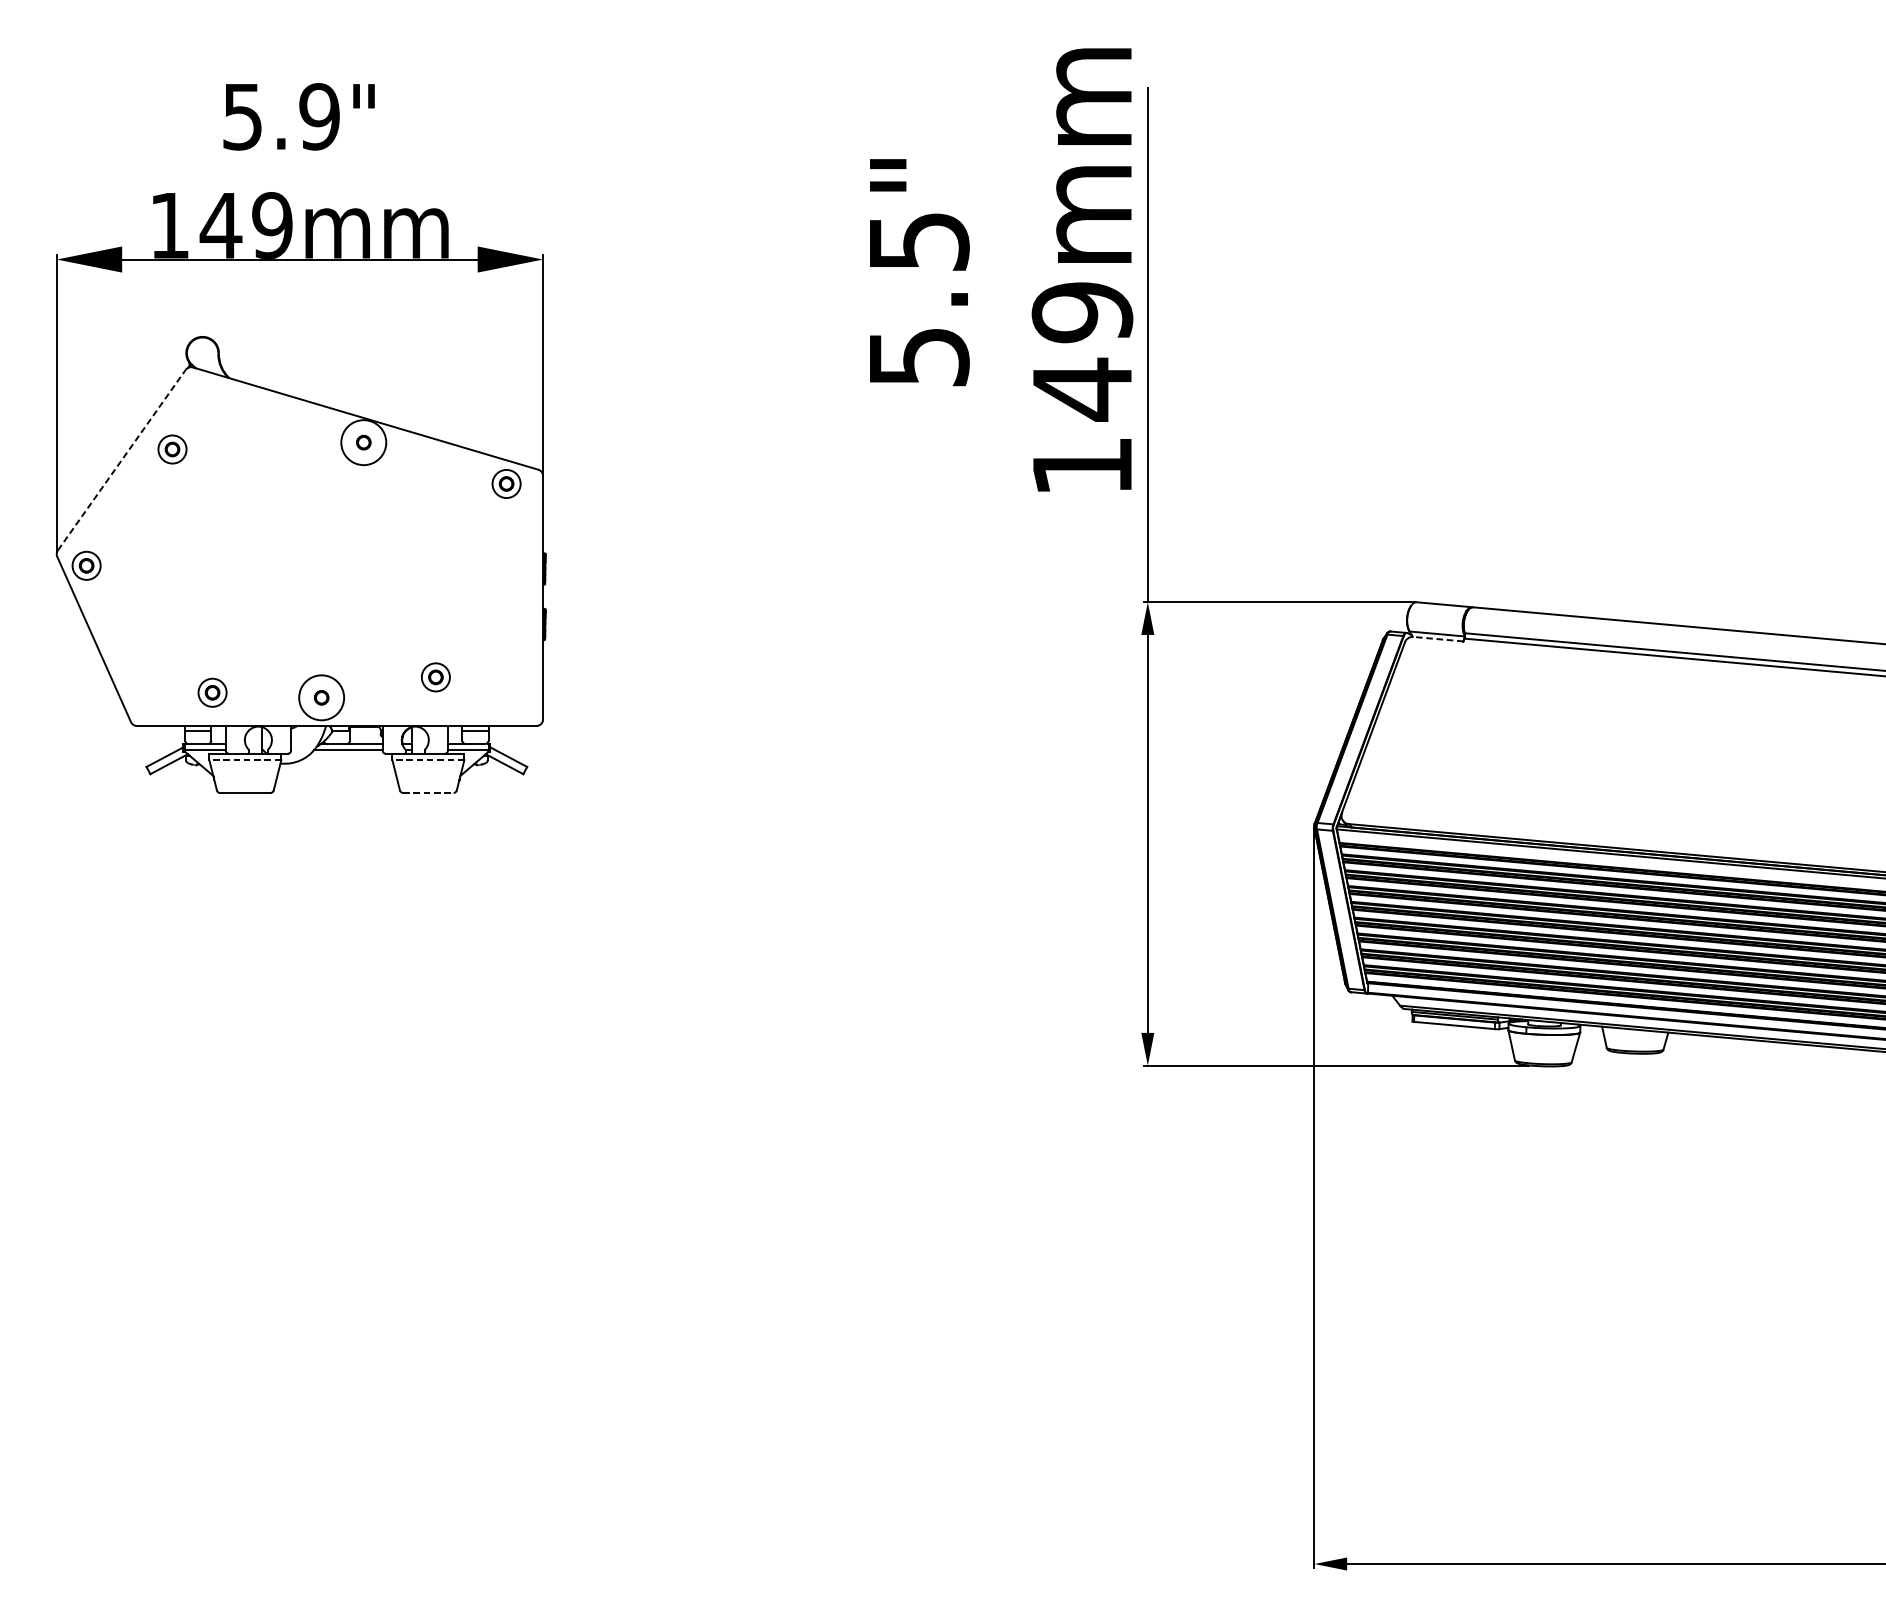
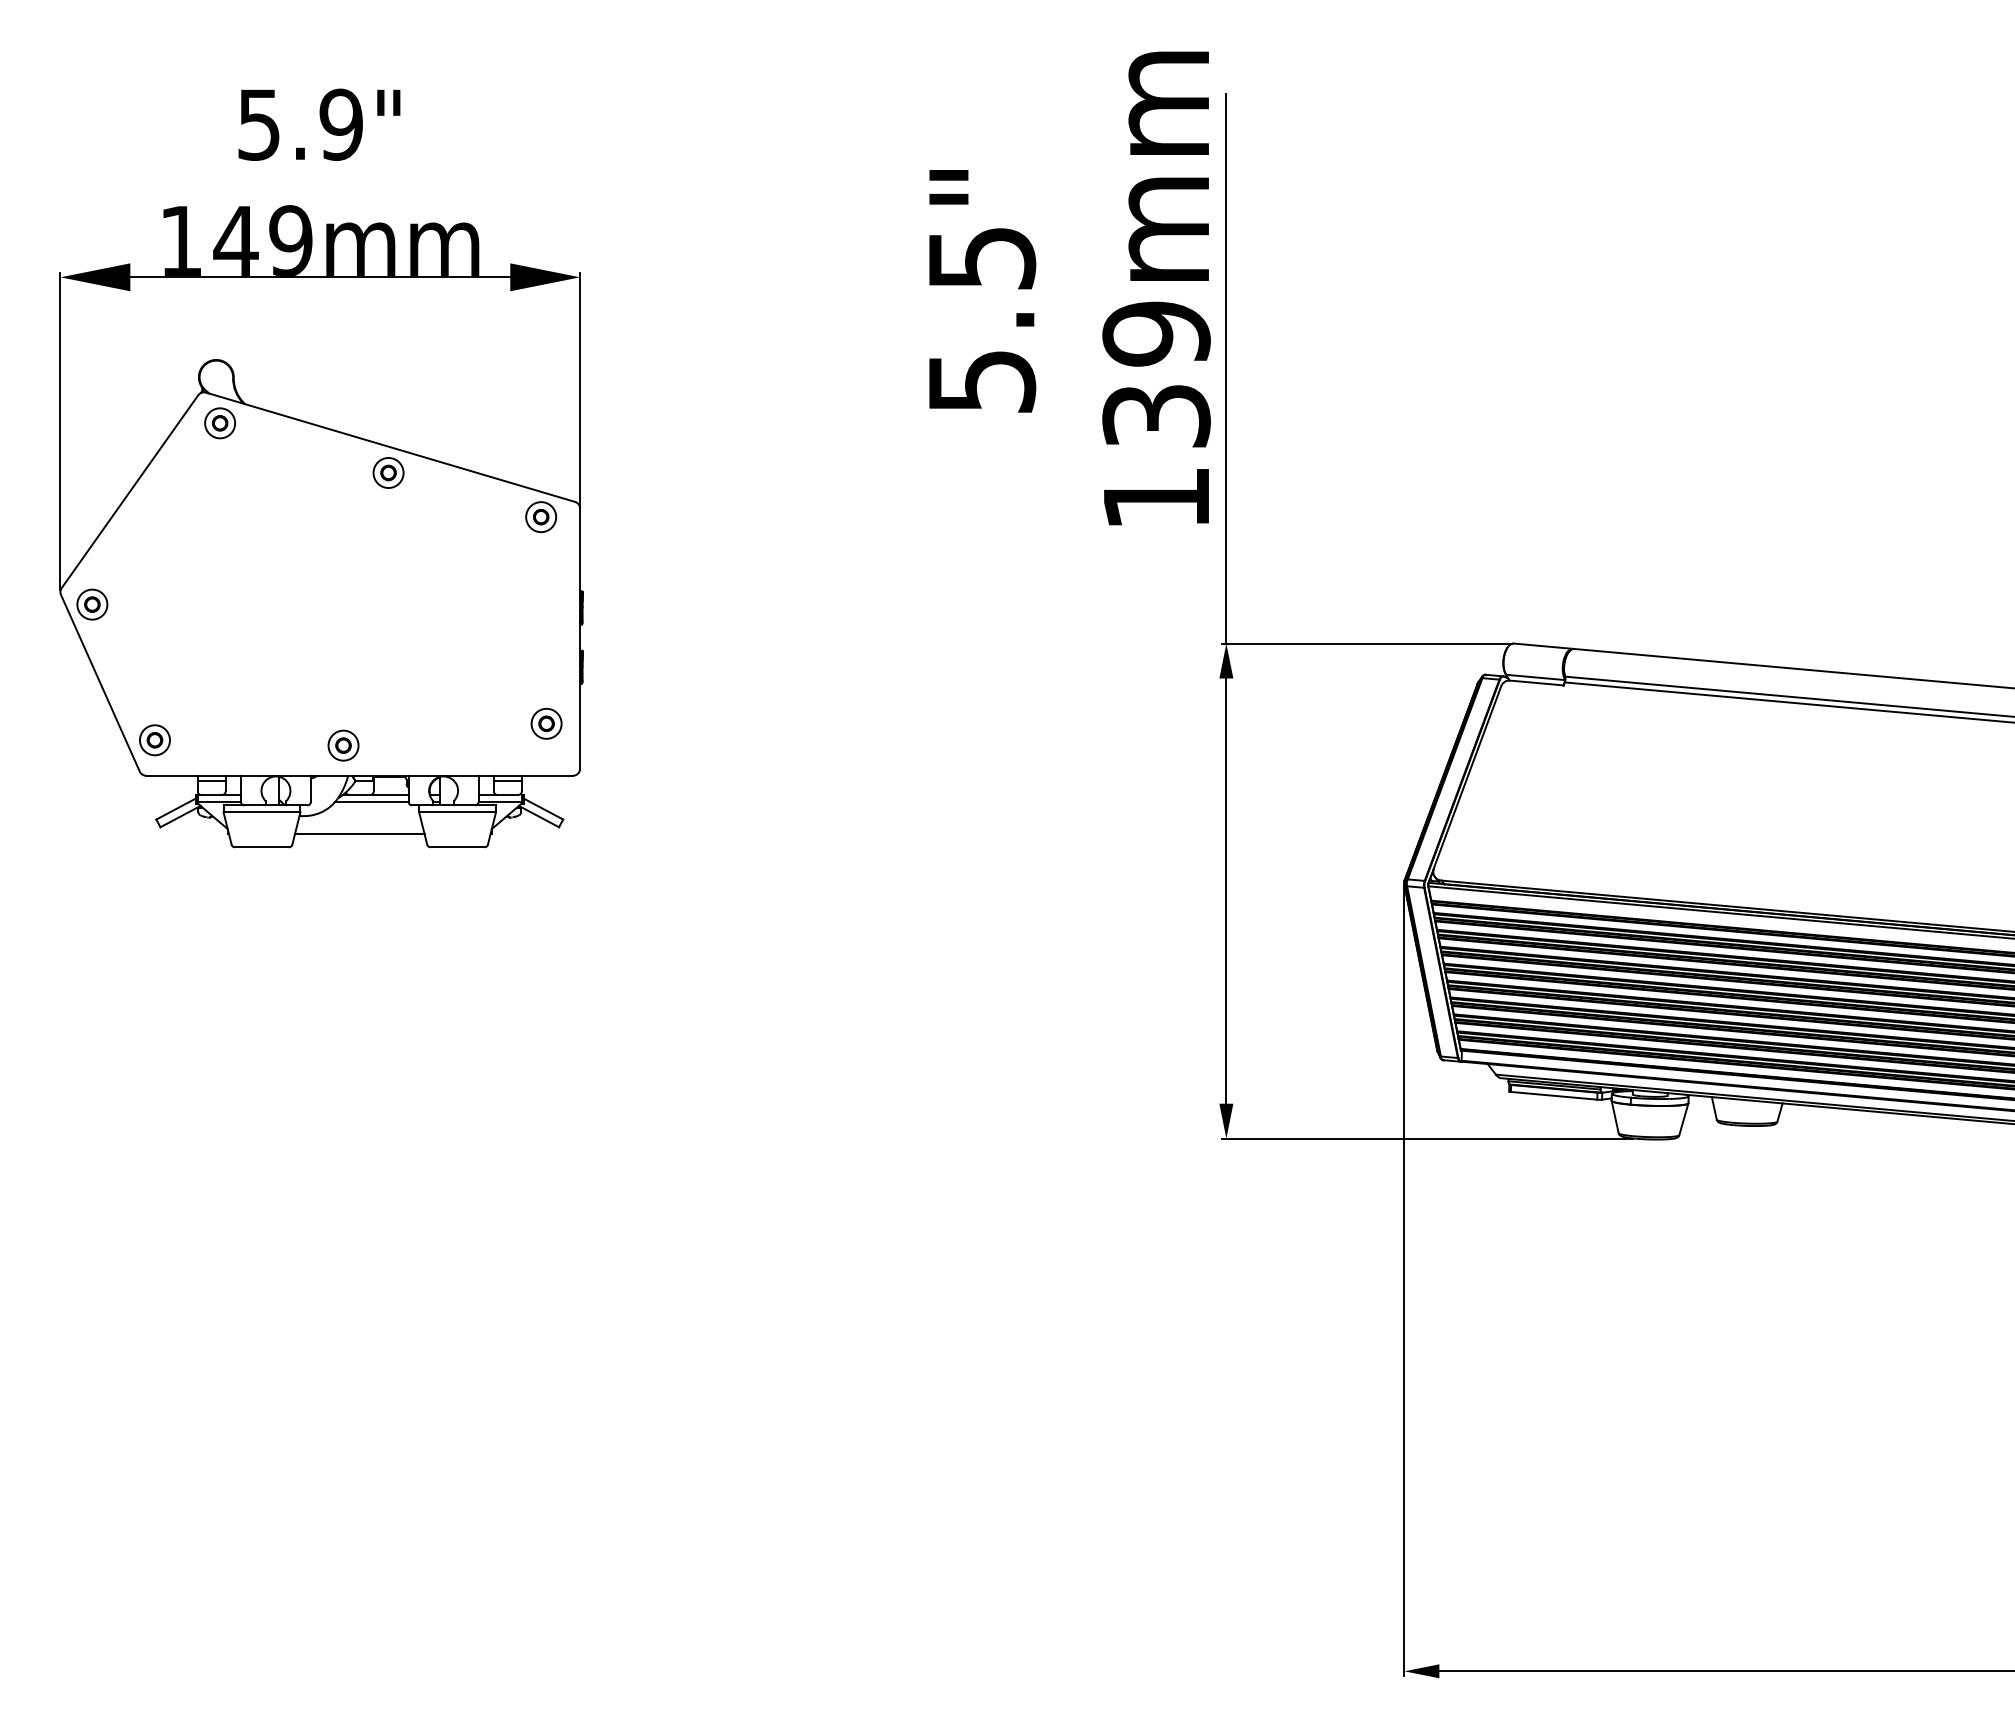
text: (1082, 389) -> (1156, 416), 149mm -> 139mm
circle: (363, 442) -> (388, 472), size x0.62
part: (171, 449) -> (219, 423), moved
line: (122, 459) -> (130, 491), dashed -> solid
line: (1438, 638) -> (1536, 682), dashed -> solid
part: (435, 677) -> (546, 723), moved
part: (212, 692) -> (154, 740), moved
circle: (321, 697) -> (343, 745), size x0.62
line: (244, 760) -> (261, 812), dashed -> solid
line: (428, 760) -> (457, 812), dashed -> solid
line: (336, 780) -> (359, 833), added
line: (428, 793) -> (457, 847), dashed -> solid

